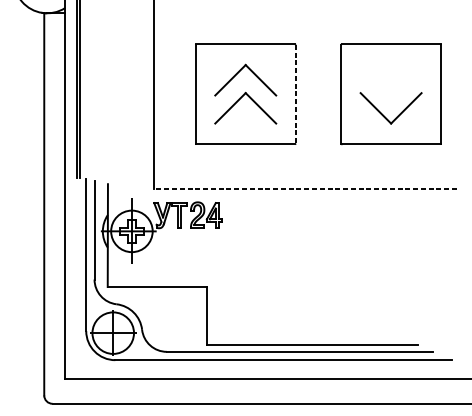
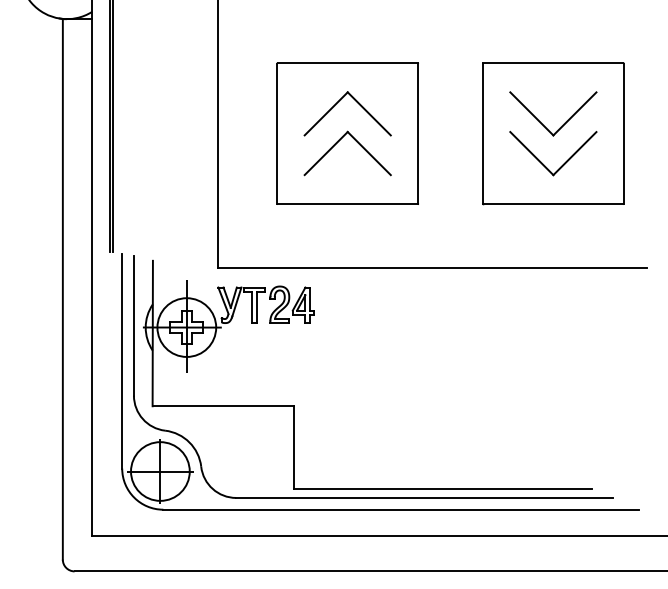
part: (398, 87) -> (563, 123), added
line: (295, 94) -> (418, 133), dashed -> solid
line: (304, 188) -> (431, 267), dashed -> solid

